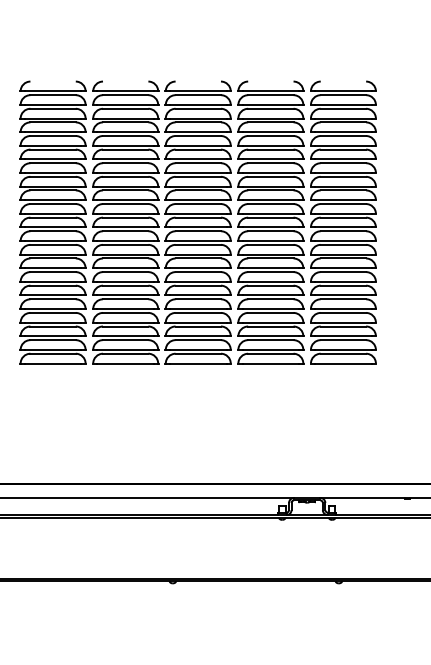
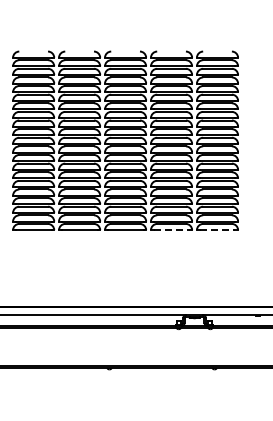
line: (270, 364) -> (171, 230), solid -> dashed
line: (343, 364) -> (217, 230), solid -> dashed

